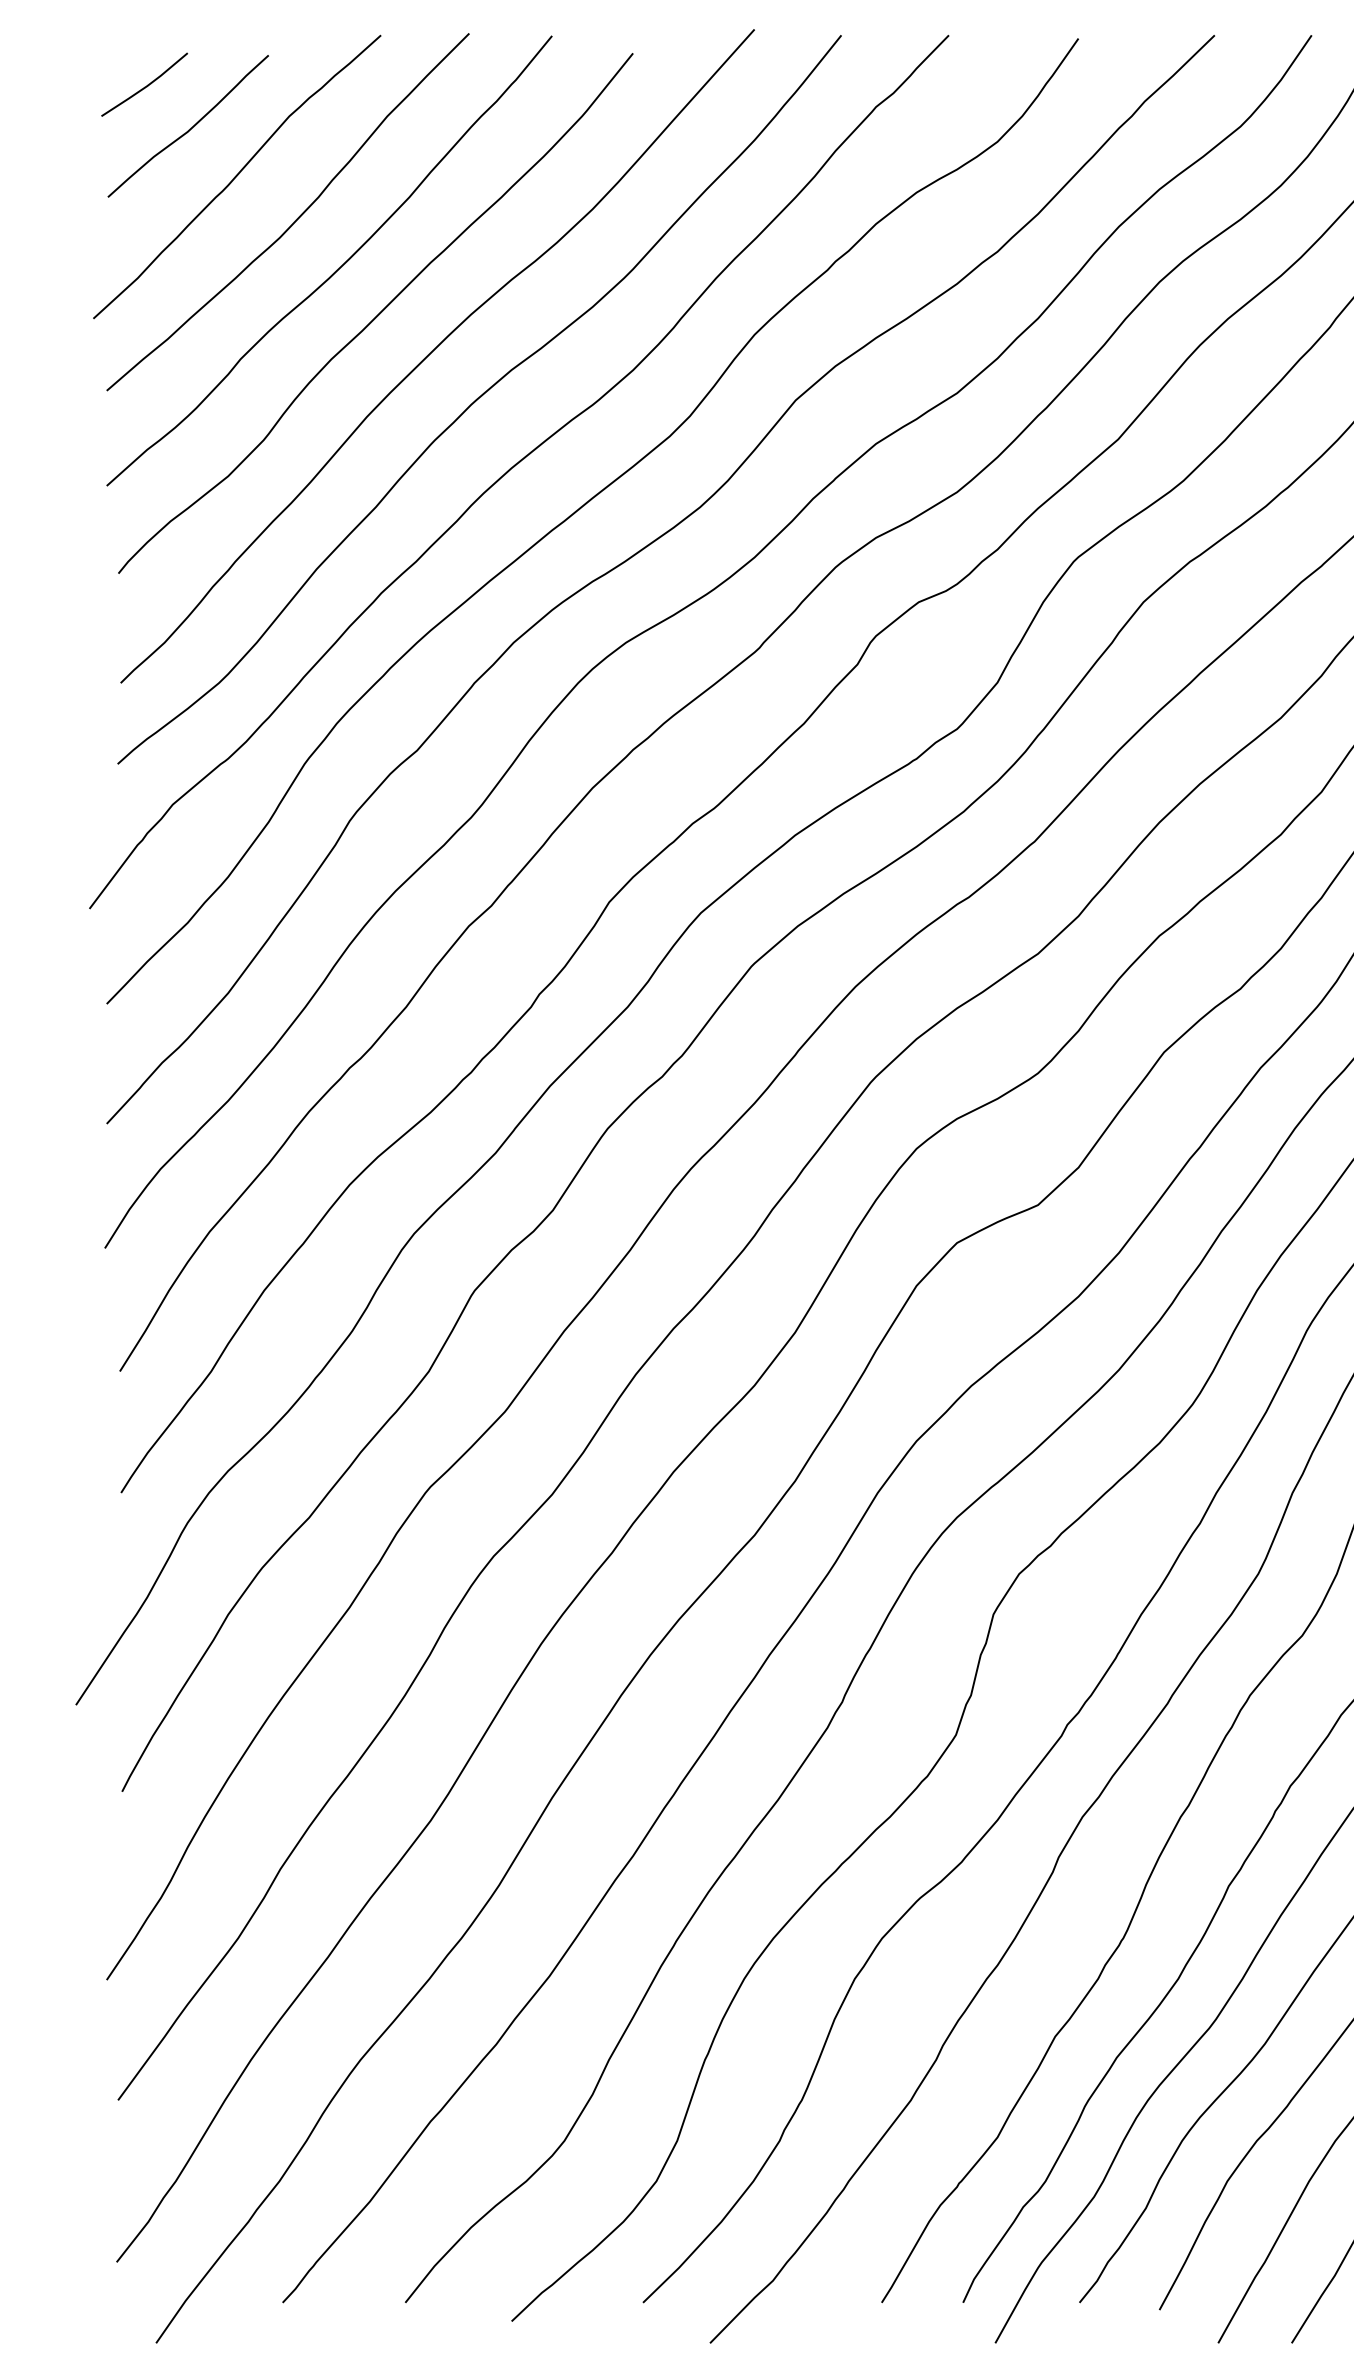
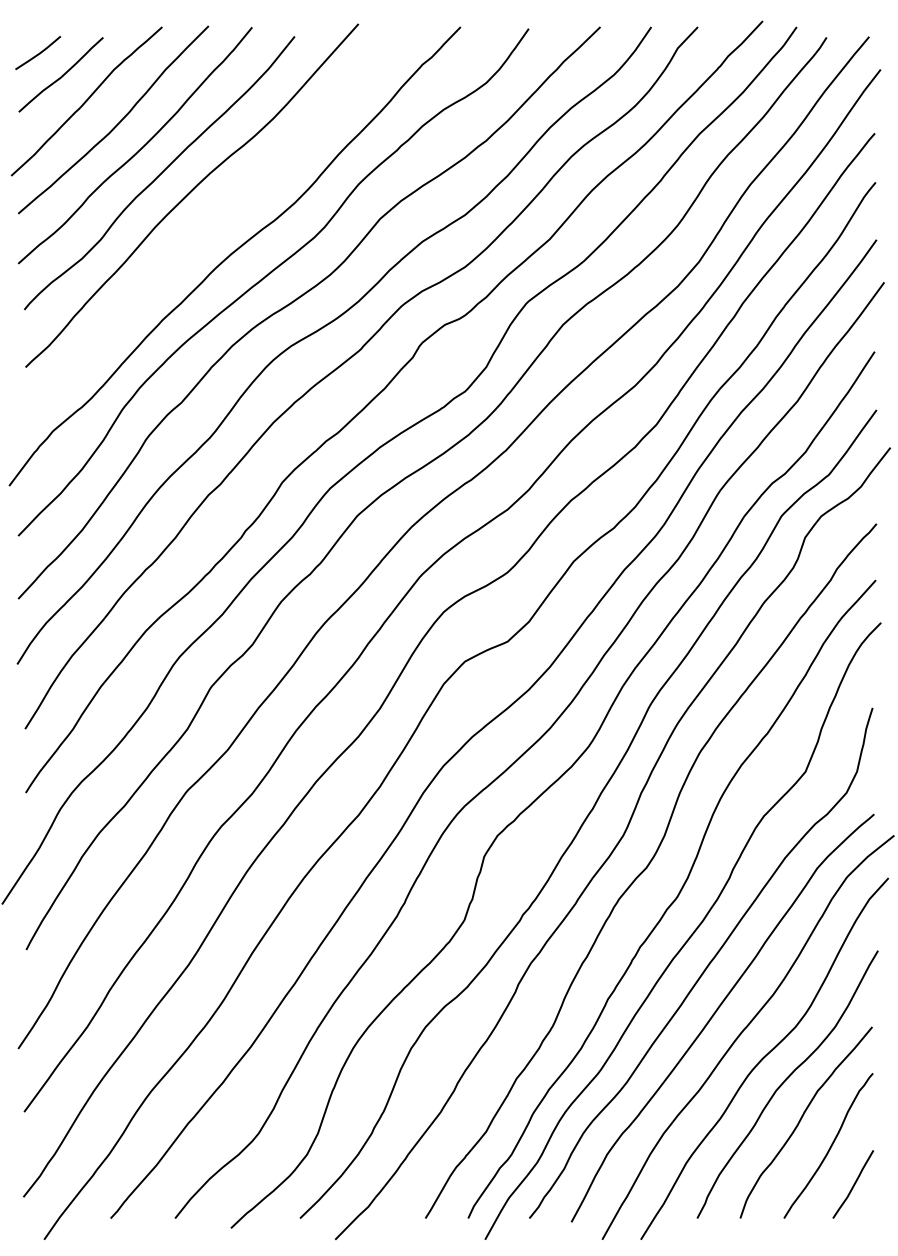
curve: (478, 399) -> (213, 218), removed

